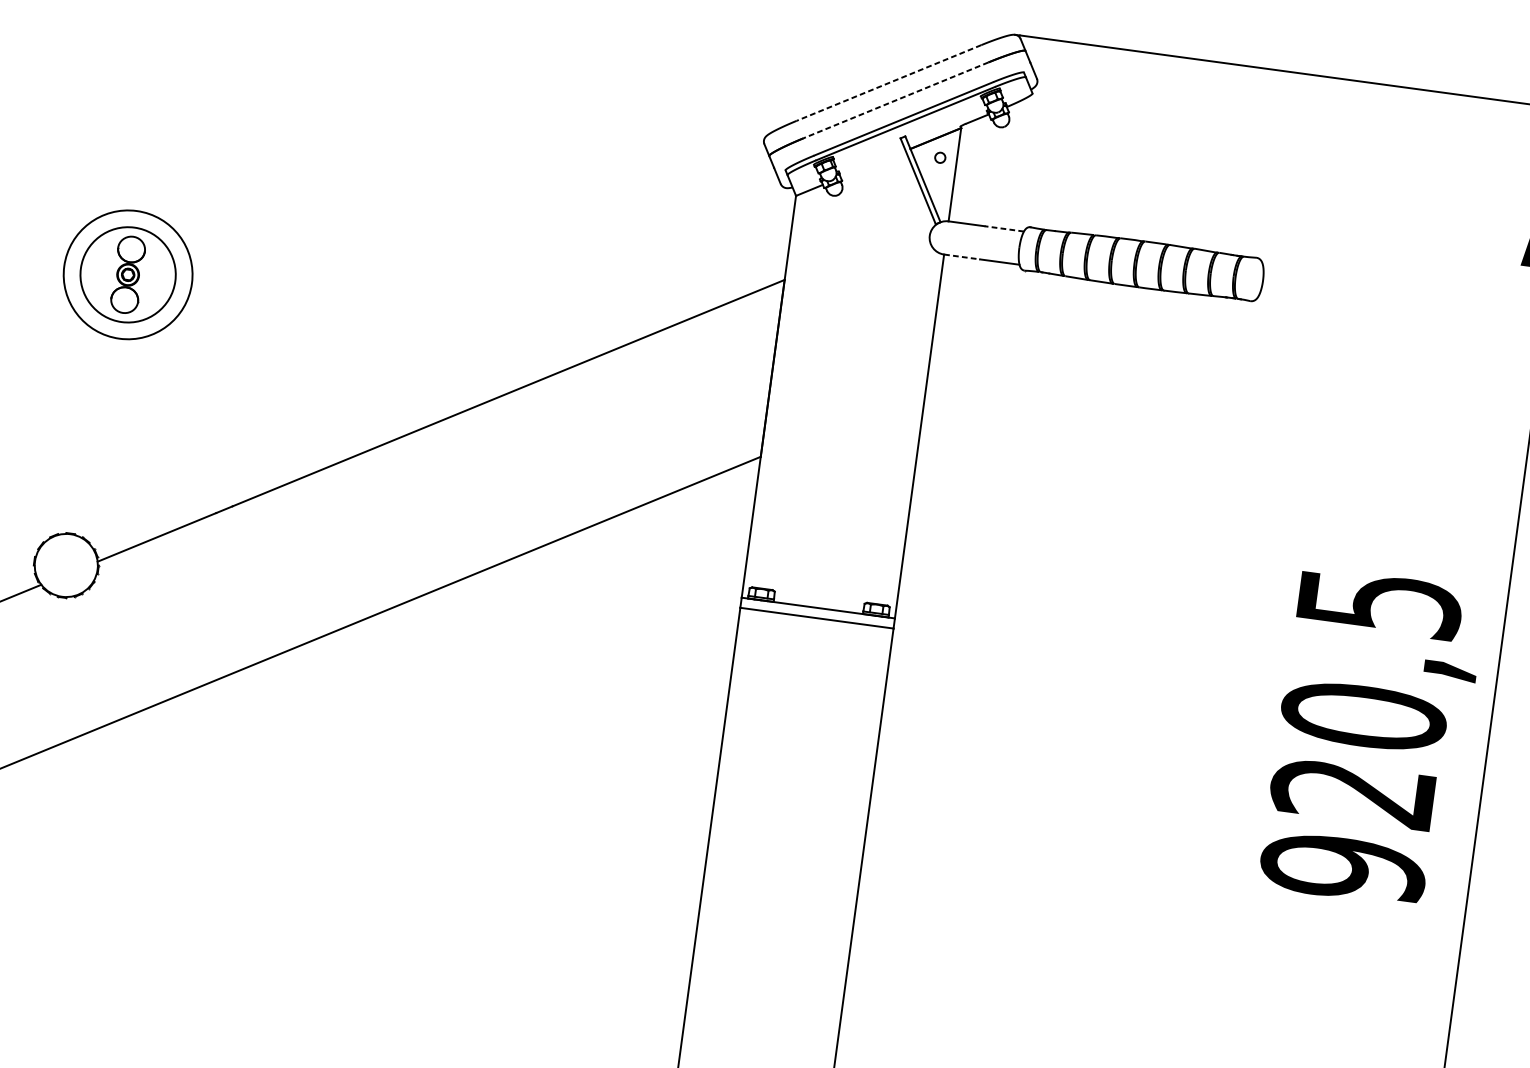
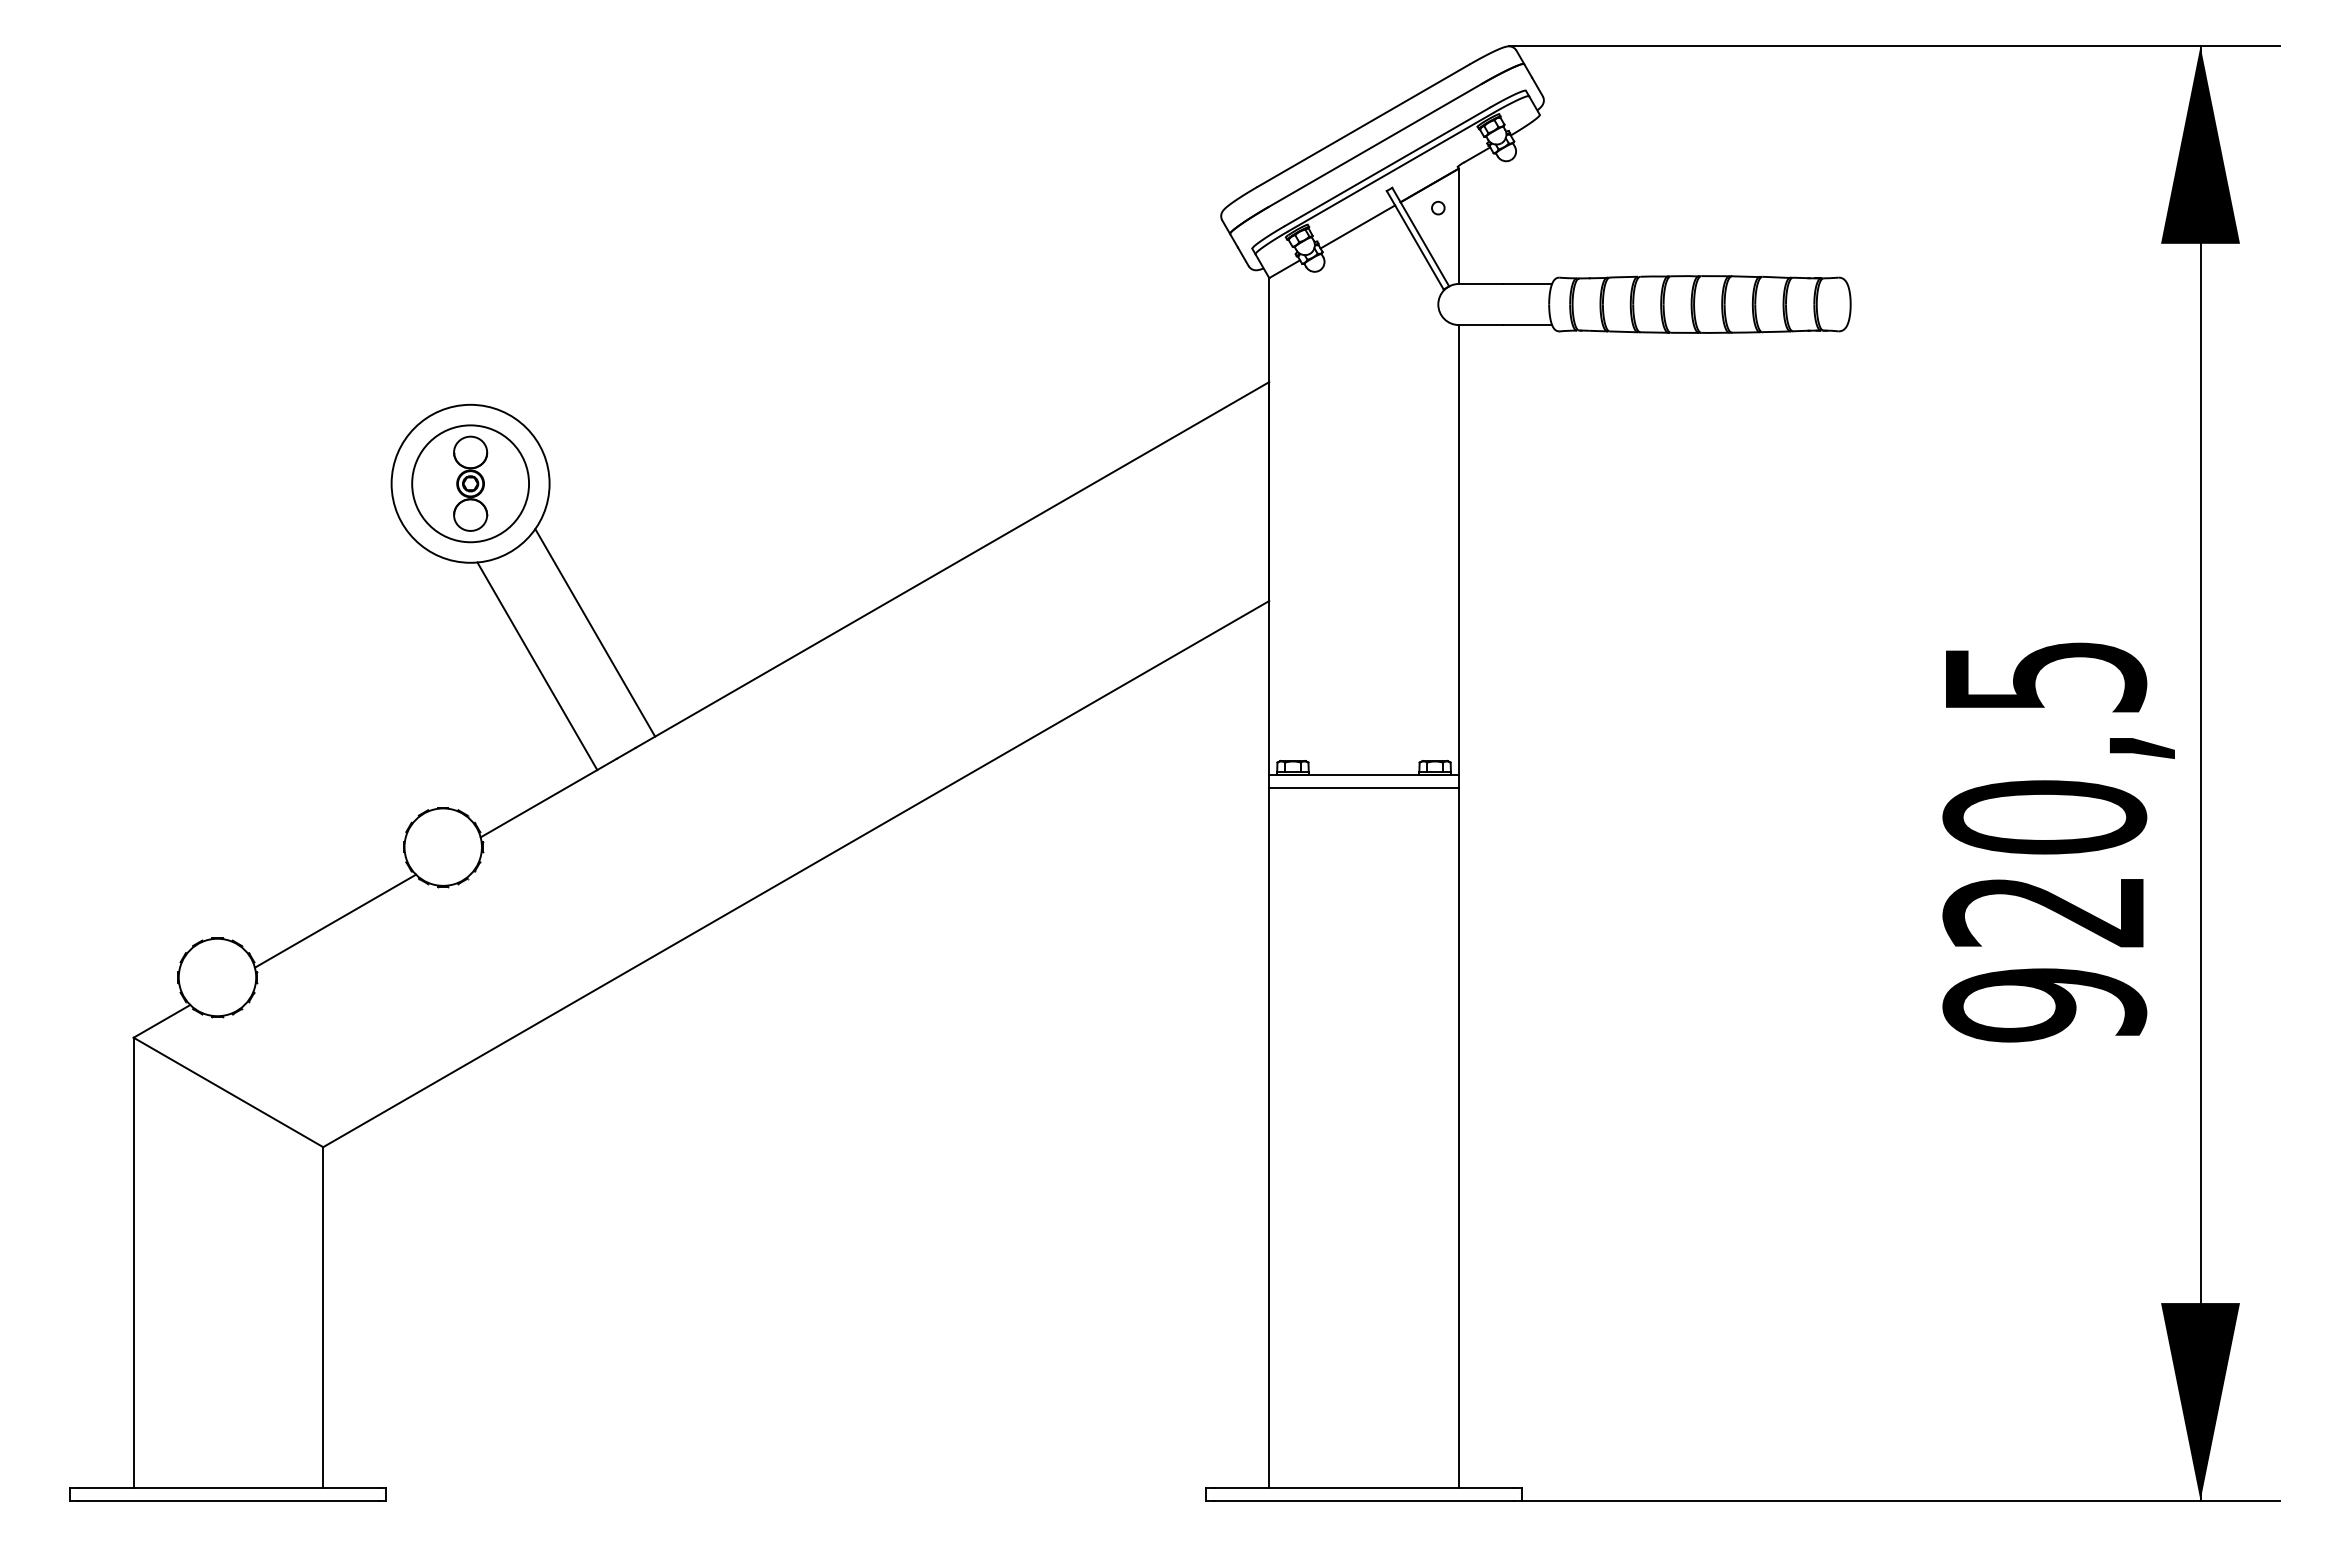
line: (888, 82) -> (1363, 125), dashed -> solid
line: (895, 100) -> (1374, 145), dashed -> solid
line: (872, 163) -> (1357, 226), added
line: (1004, 228) -> (1527, 283), dashed -> solid
line: (962, 257) -> (1481, 325), dashed -> solid
line: (212, 408) -> (595, 632), added
line: (162, 429) -> (537, 666), added

